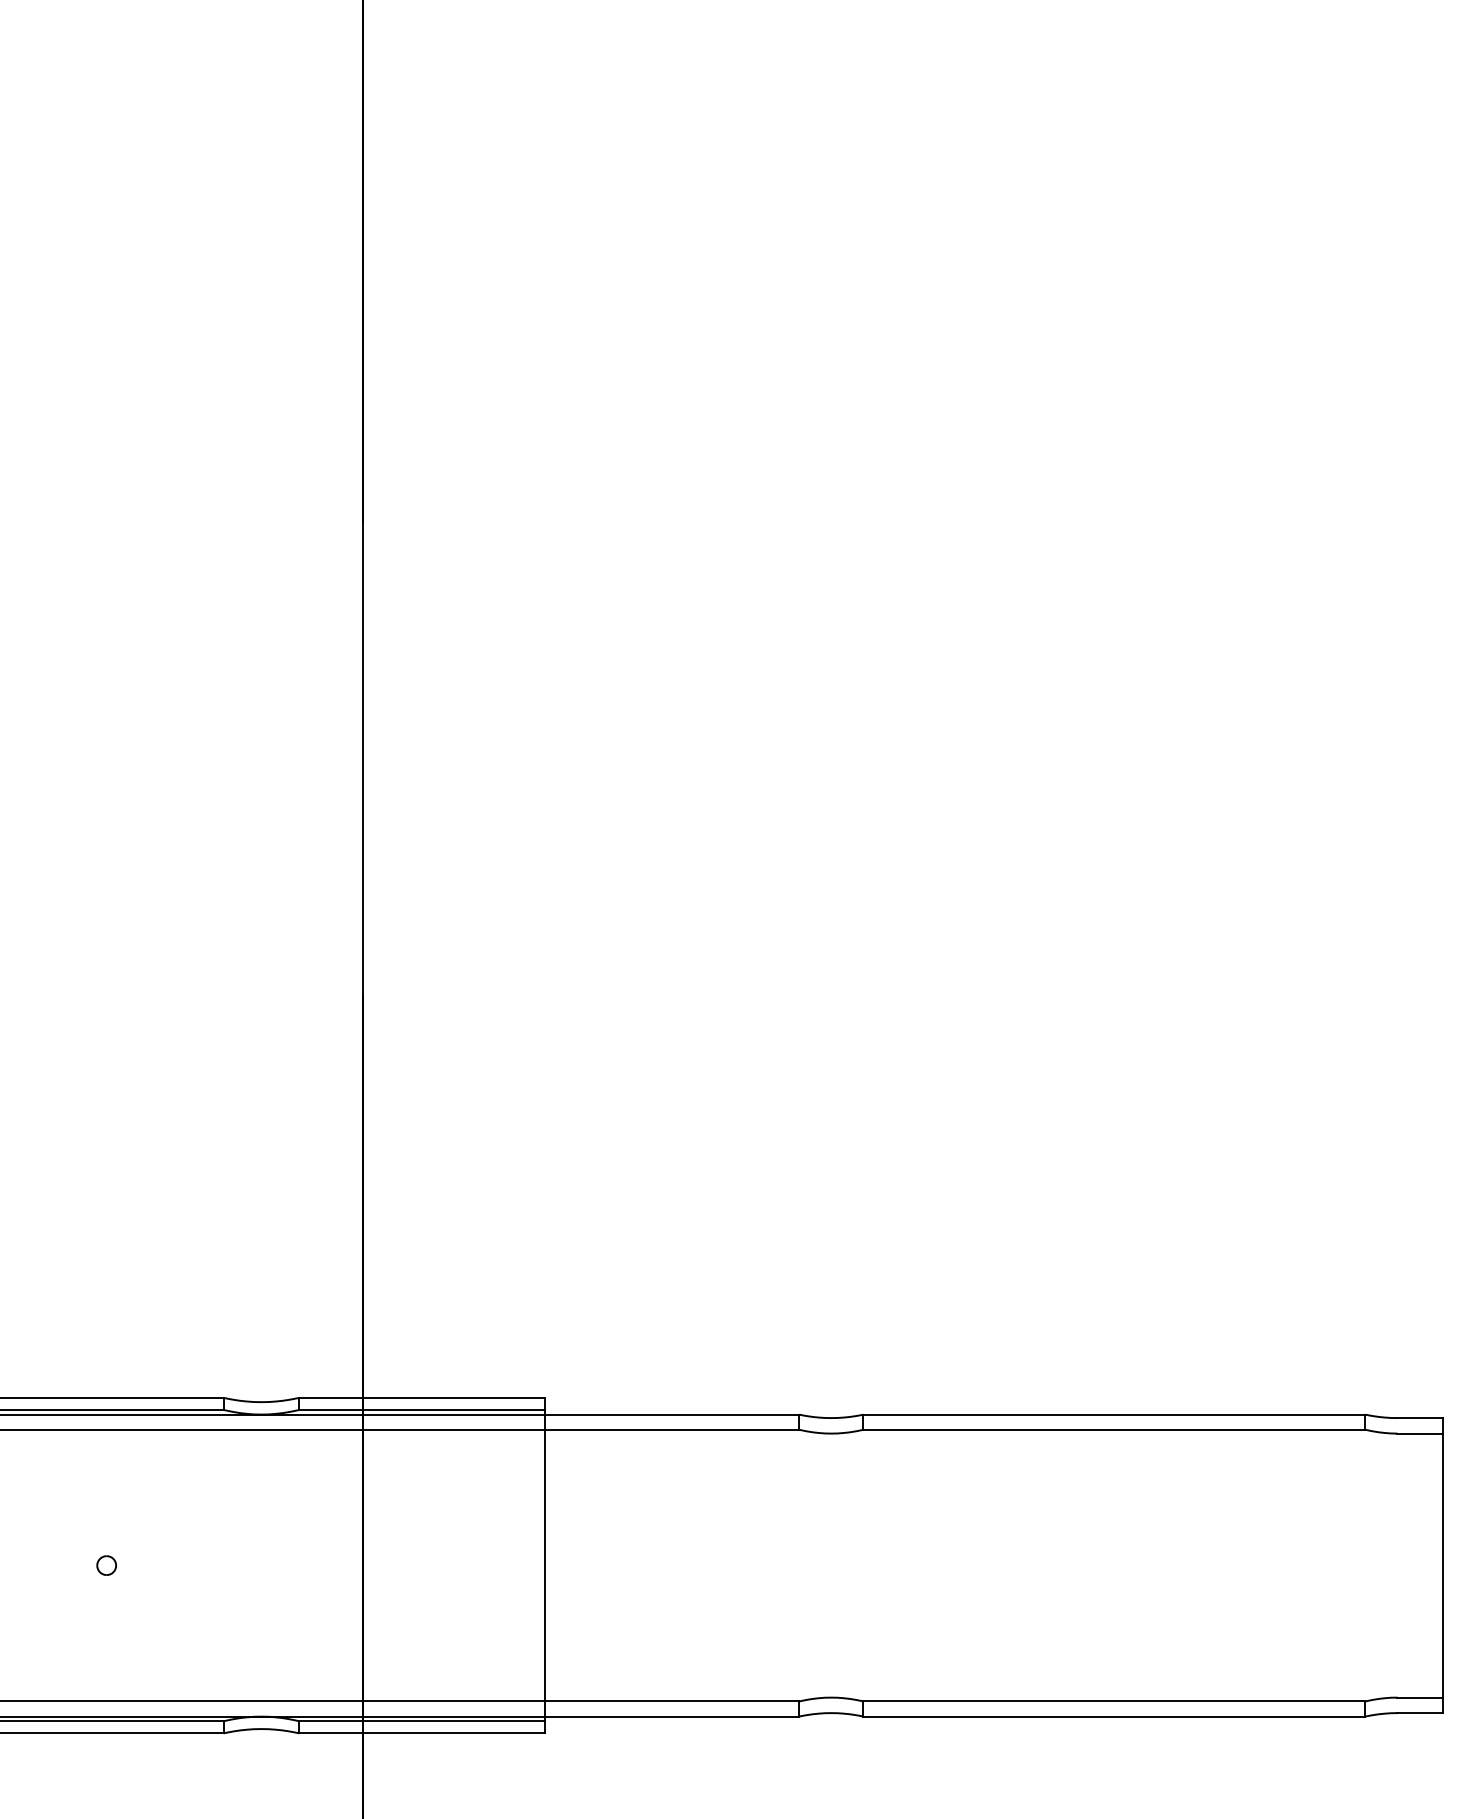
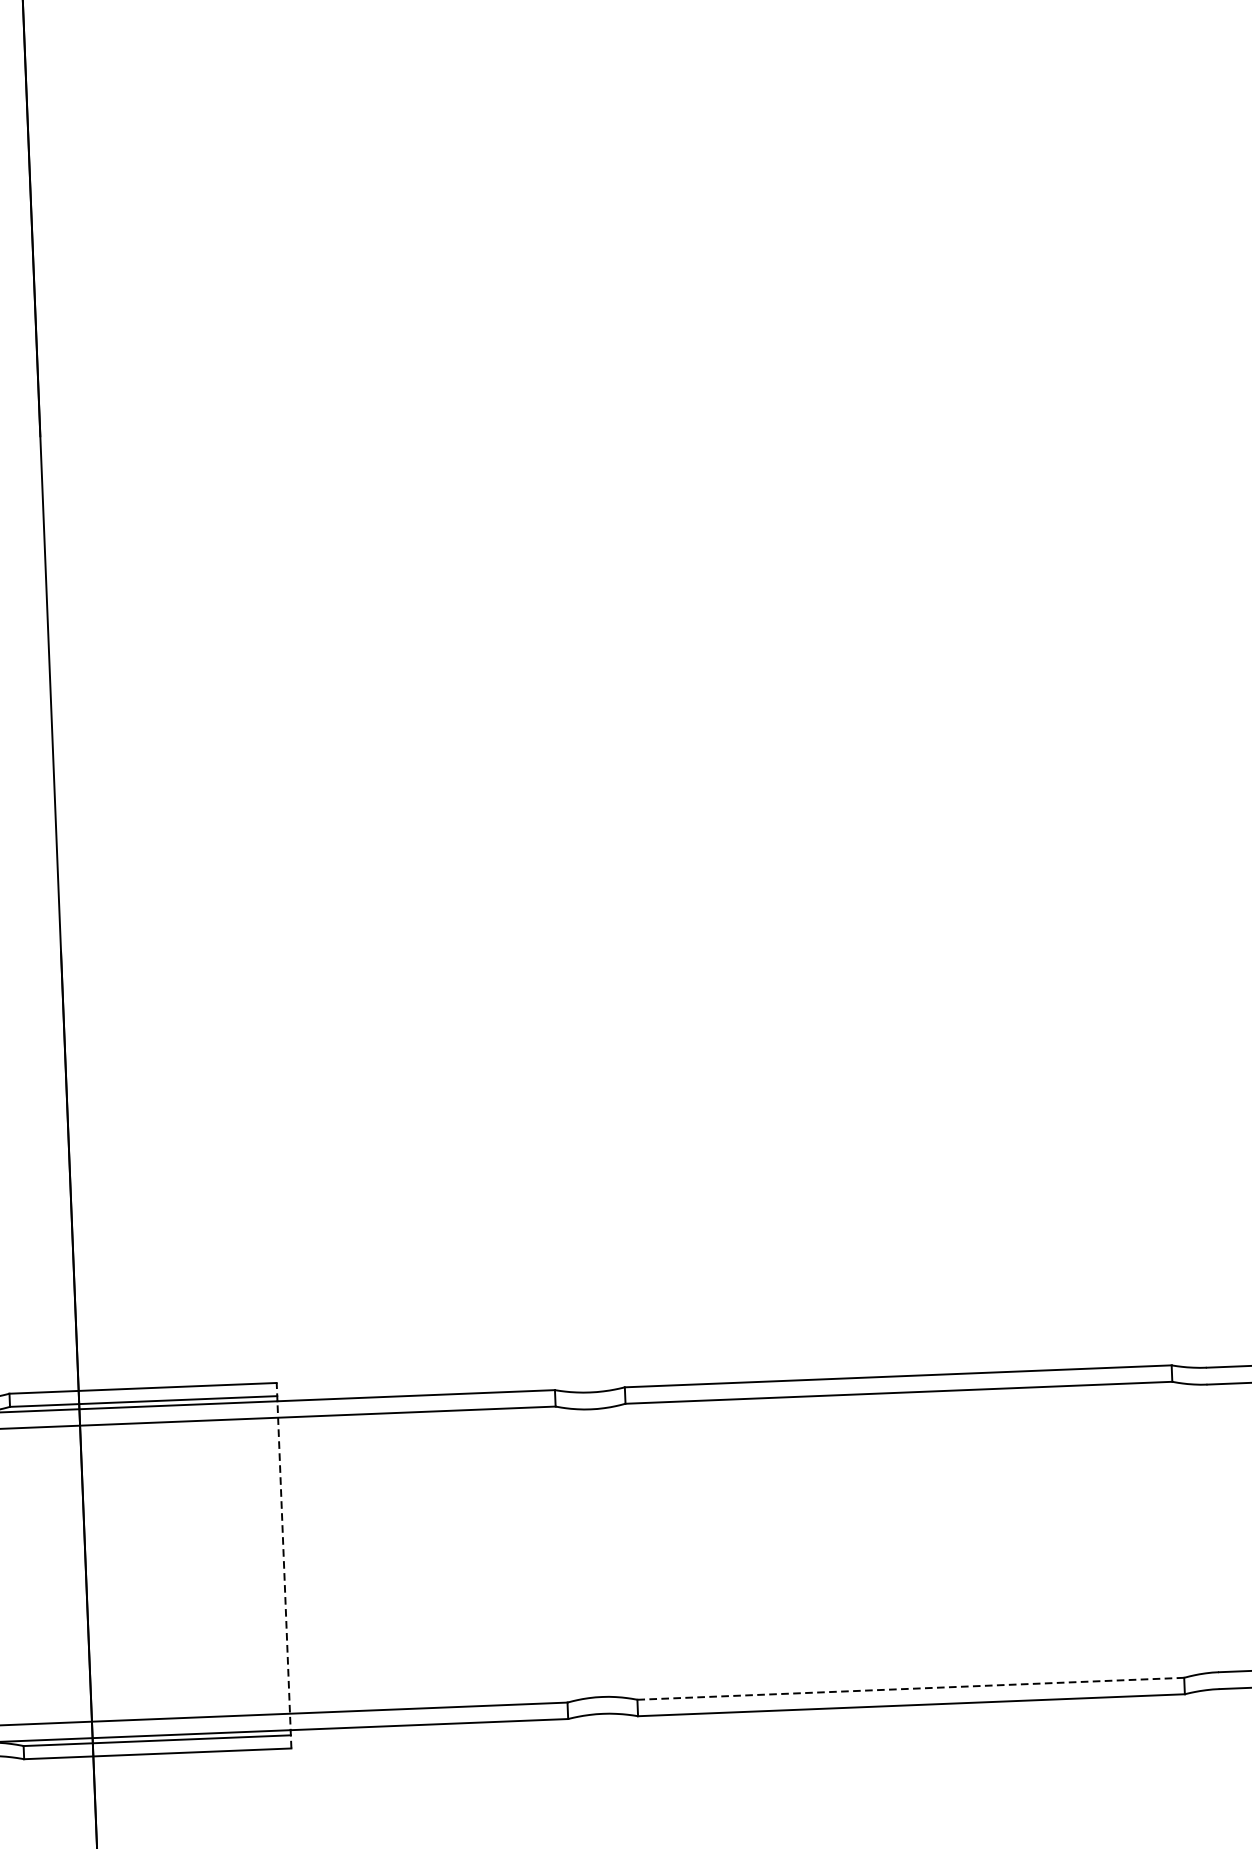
line: (544, 1565) -> (284, 1565), solid -> dashed
line: (1114, 1701) -> (910, 1688), solid -> dashed

